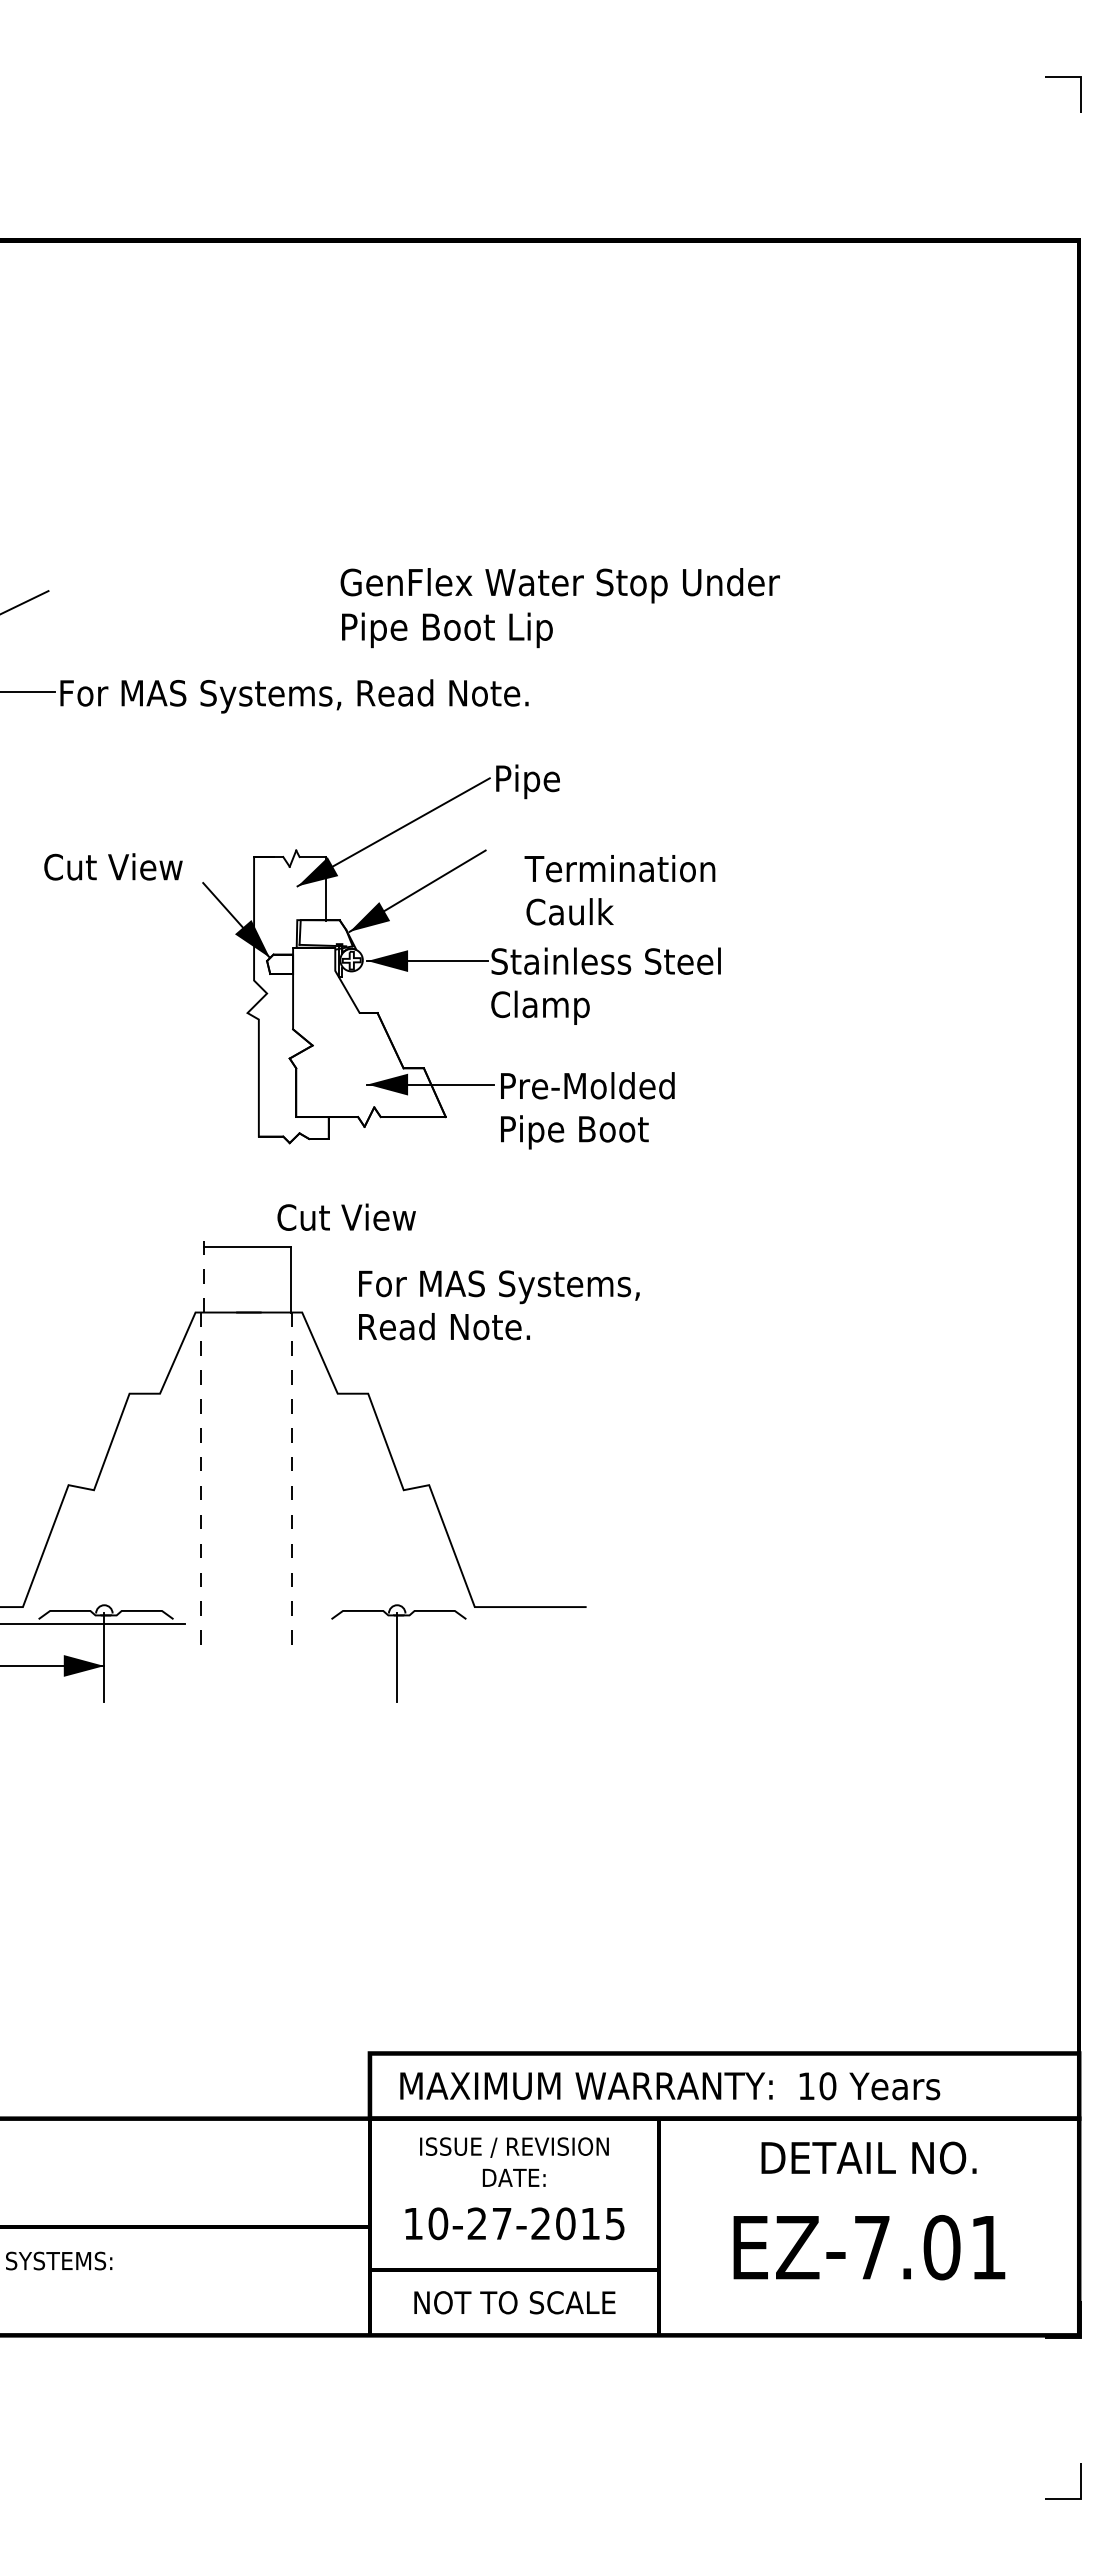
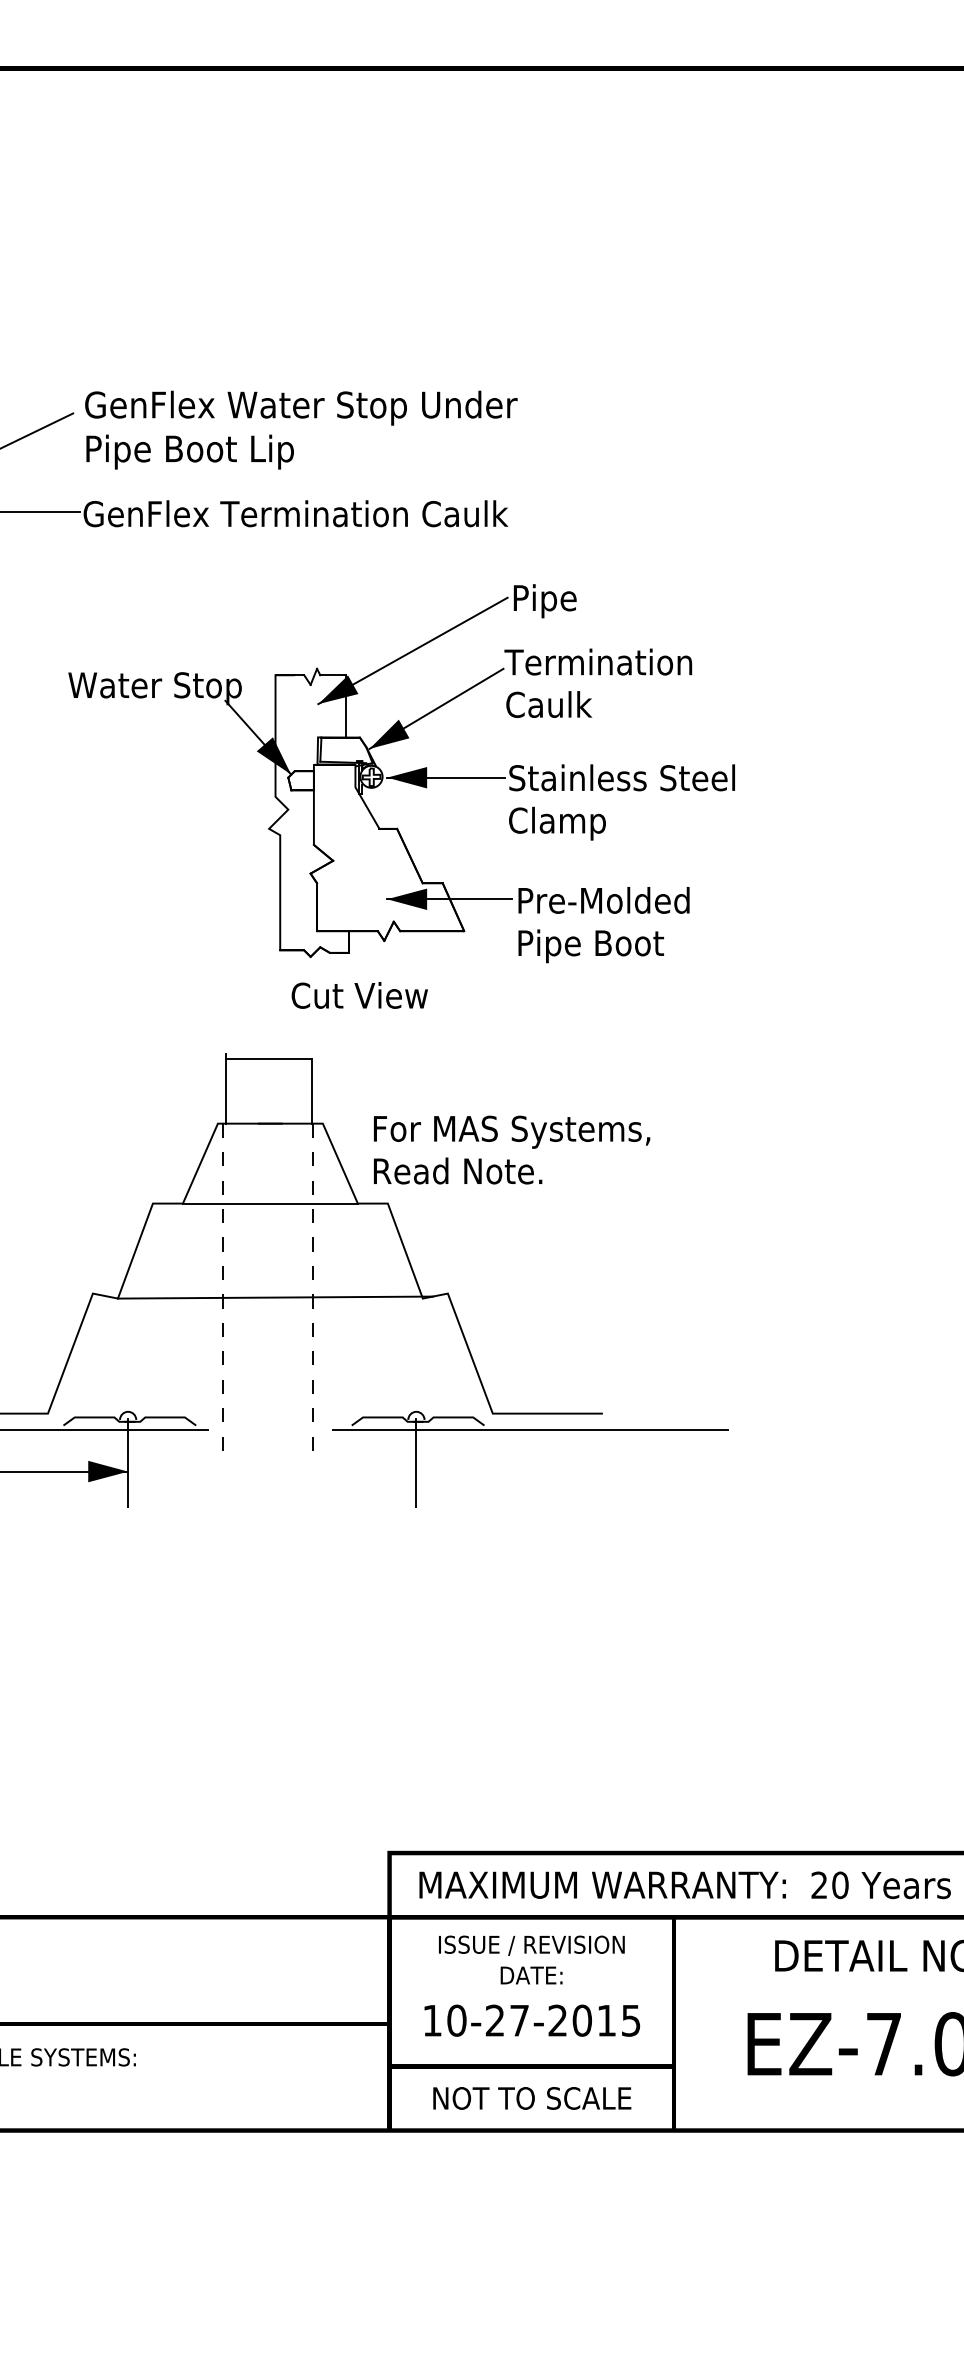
text: (559, 608) -> (300, 430), moved
text: (293, 696) -> (314, 517), For MAS Systems, Read Note. -> GenFlex Termination Caulk
text: (131, 870) -> (154, 688), Cut View -> Water Stop
text: (619, 890) -> (597, 683), moved
text: (346, 1216) -> (359, 994), moved
line: (204, 1276) -> (226, 1088), dashed -> solid
text: (499, 1305) -> (512, 1150), moved
line: (248, 1393) -> (270, 1203), added
line: (254, 1489) -> (275, 1297), added
line: (512, 1623) -> (529, 1429), added
text: (806, 2085) -> (819, 1884), 10 -> 20

